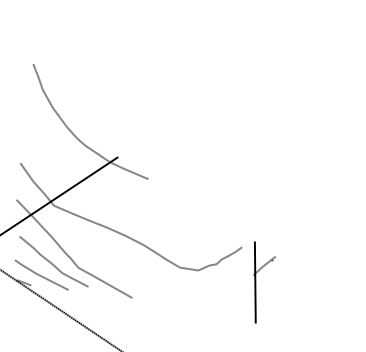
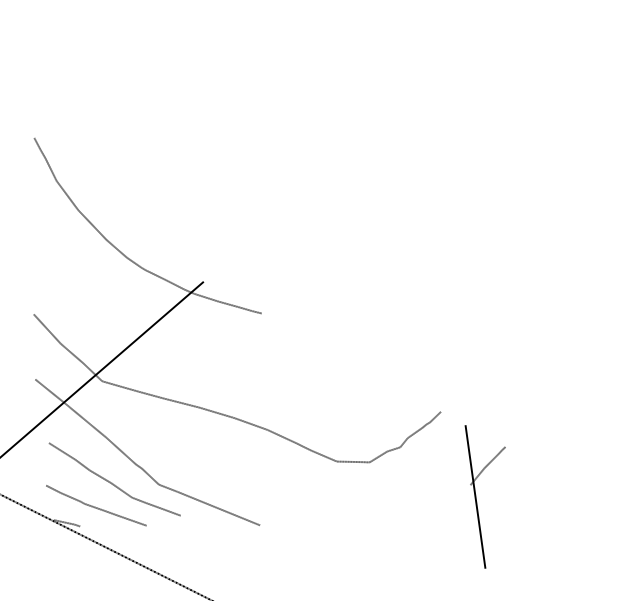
part: (256, 282) -> (477, 496), moved

